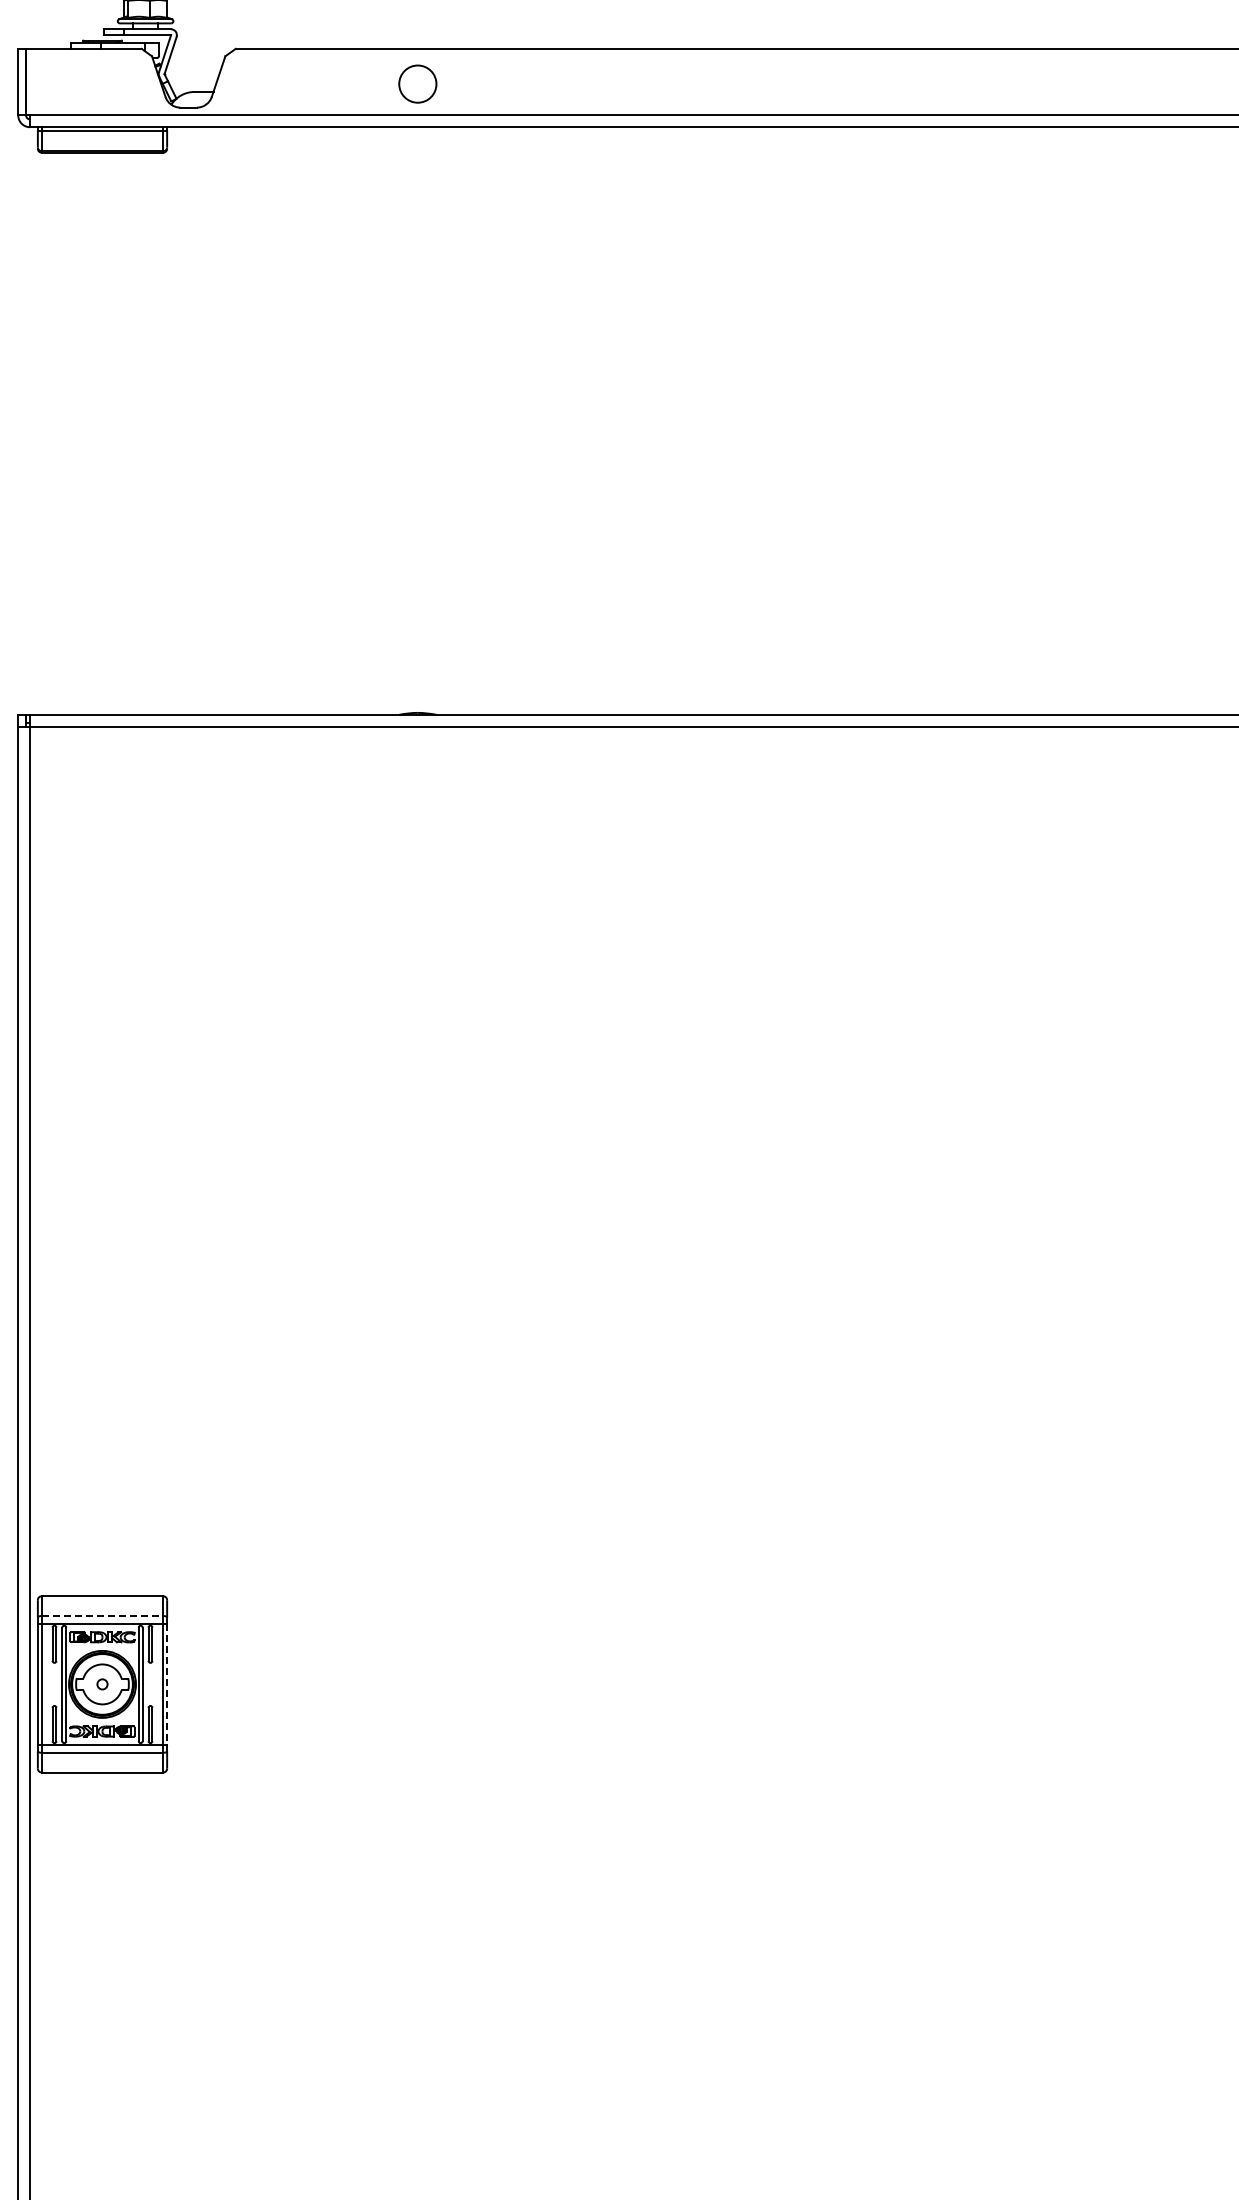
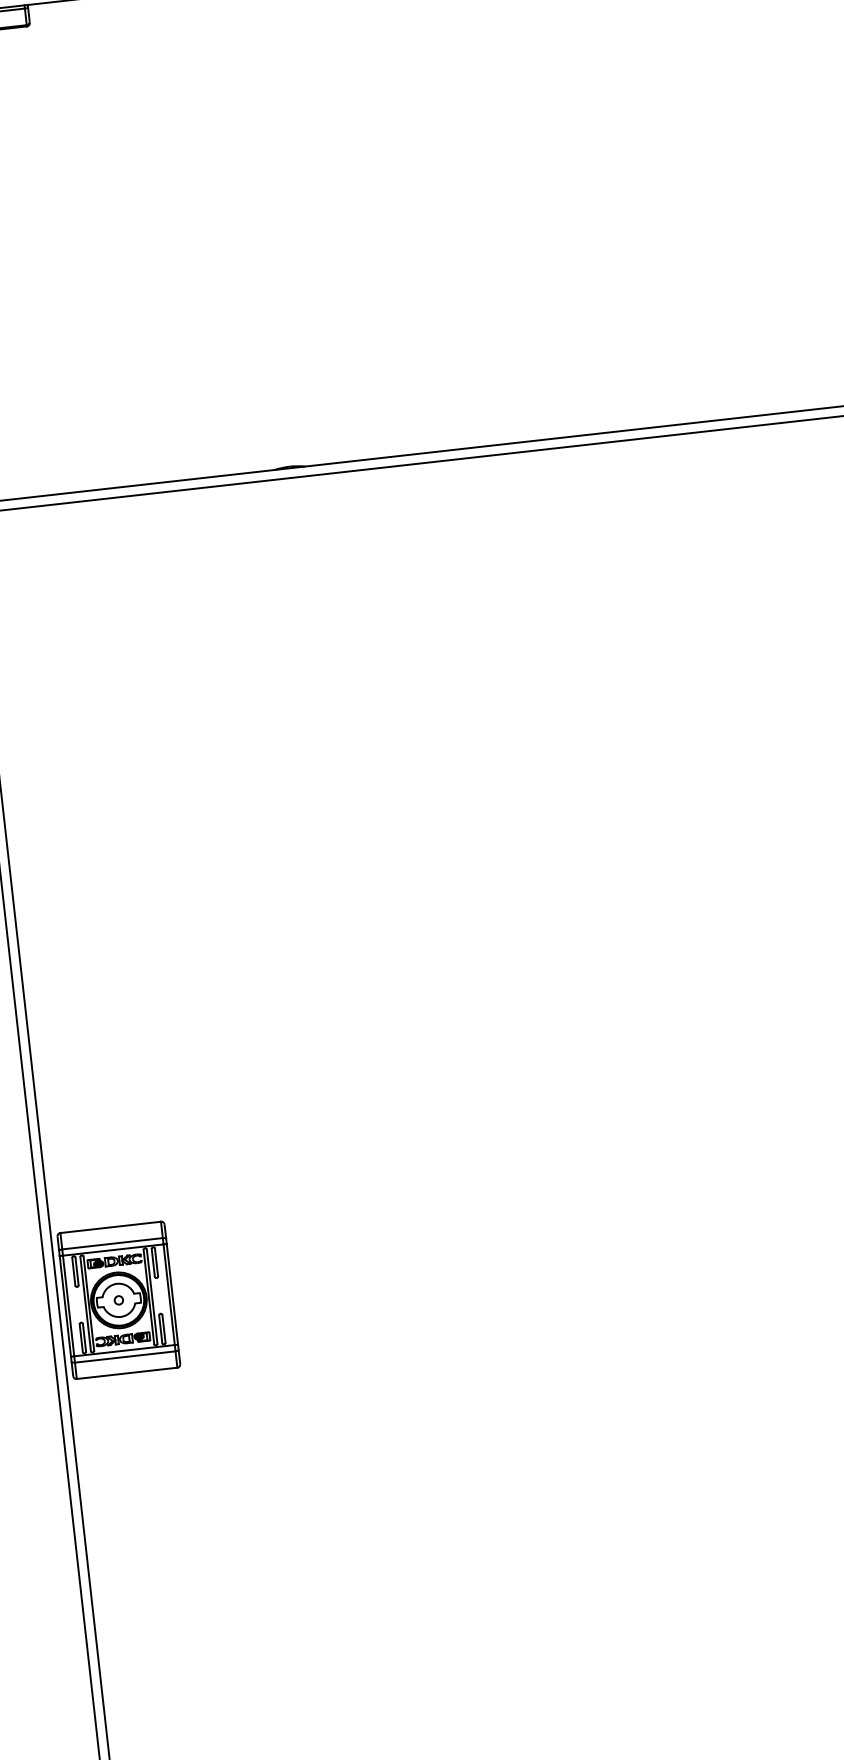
line: (102, 1616) -> (112, 1244), dashed -> solid
line: (167, 1684) -> (172, 1294), dashed -> solid

